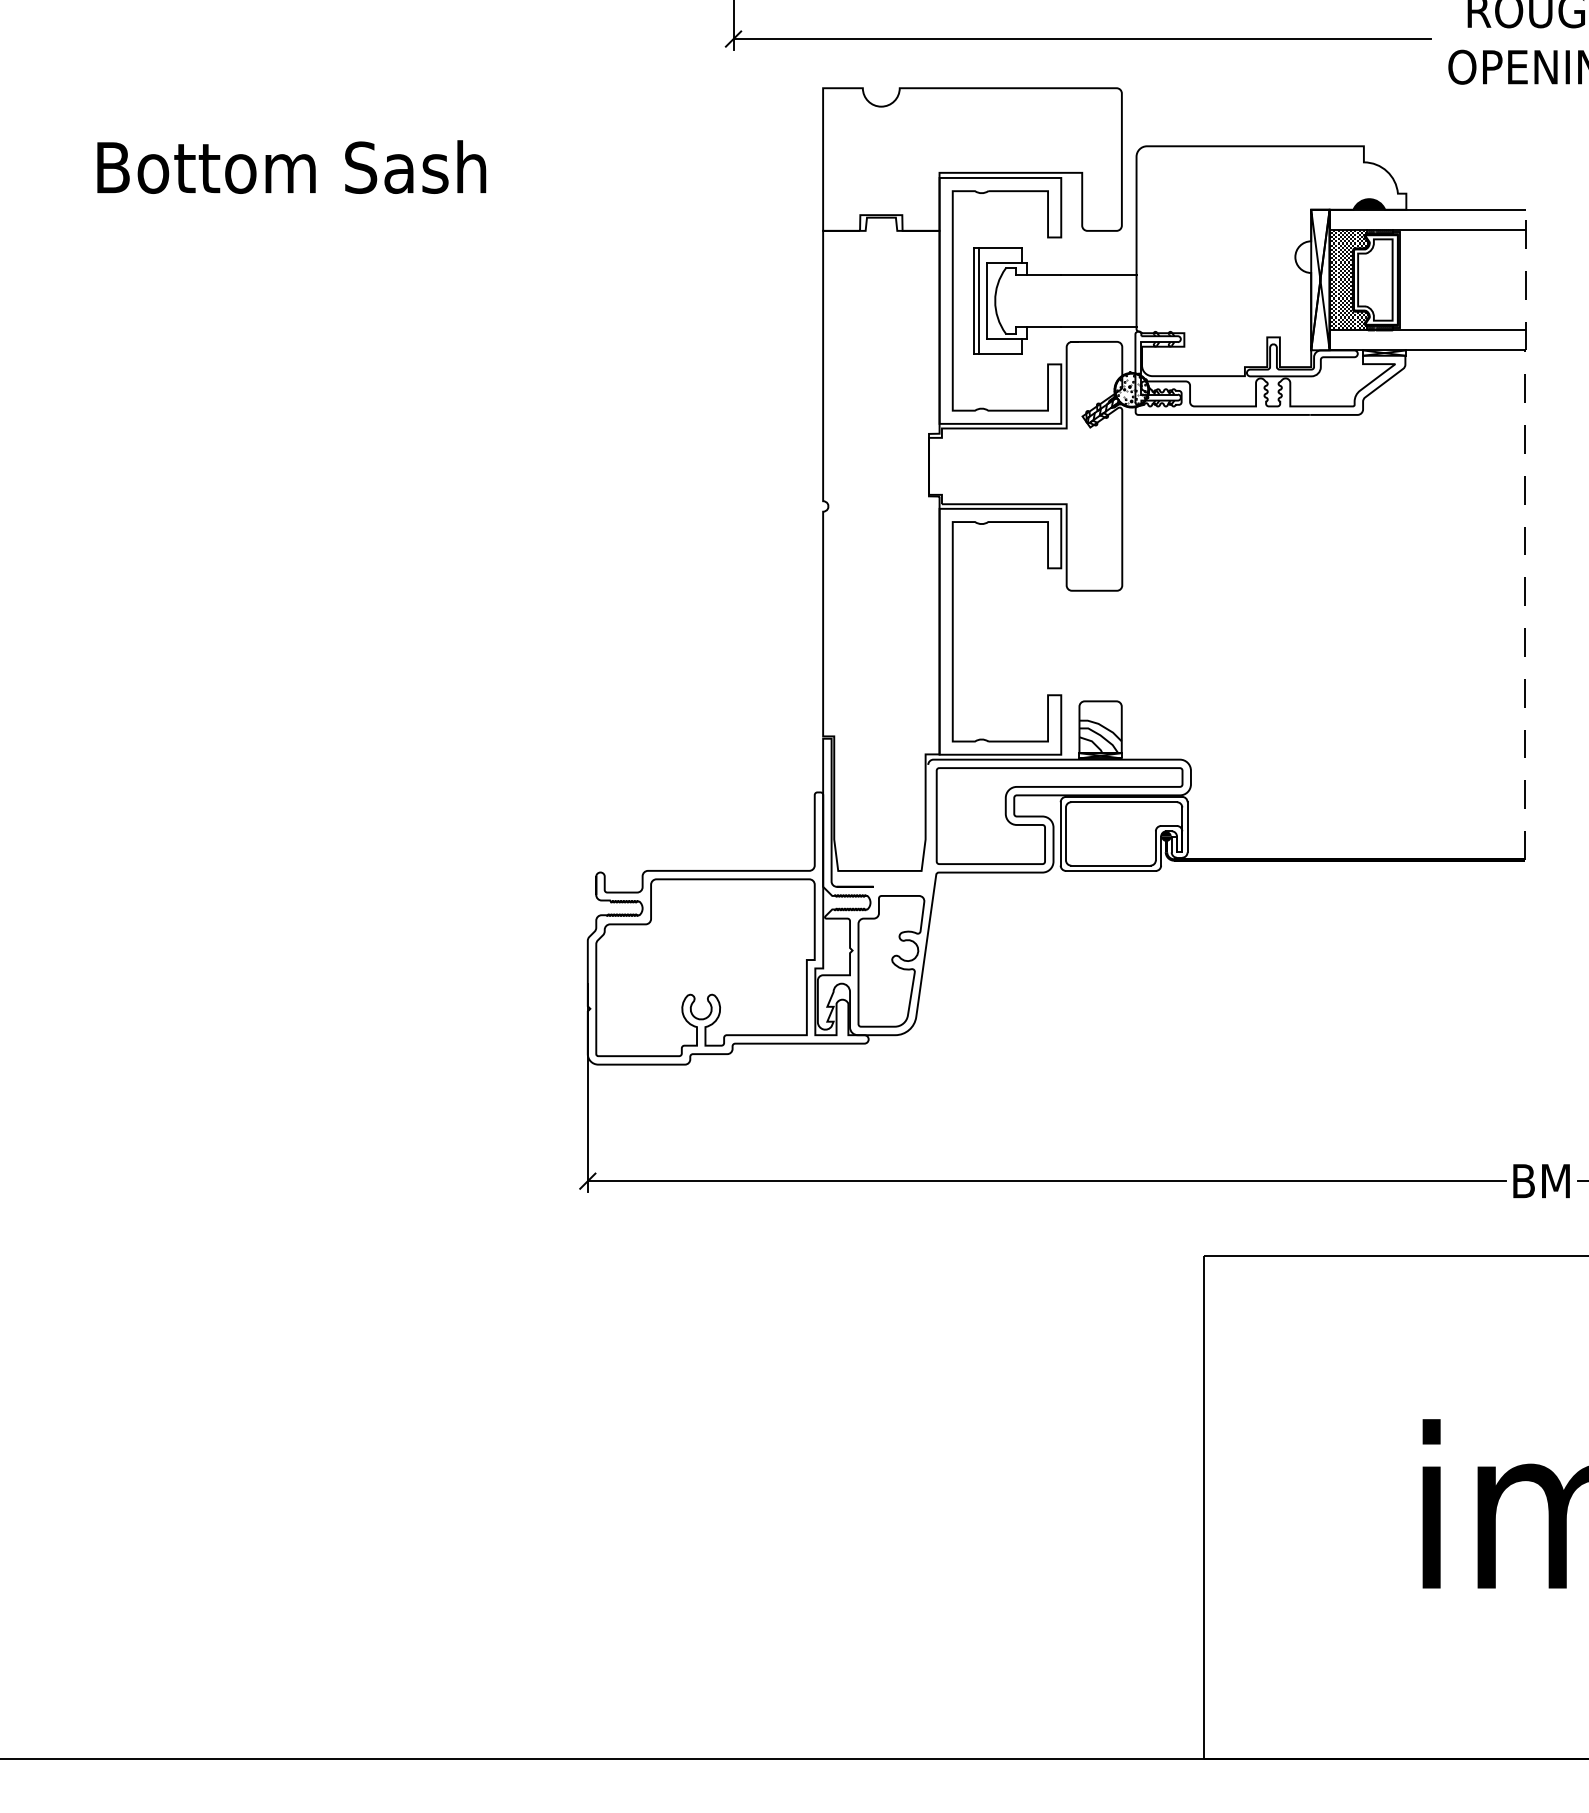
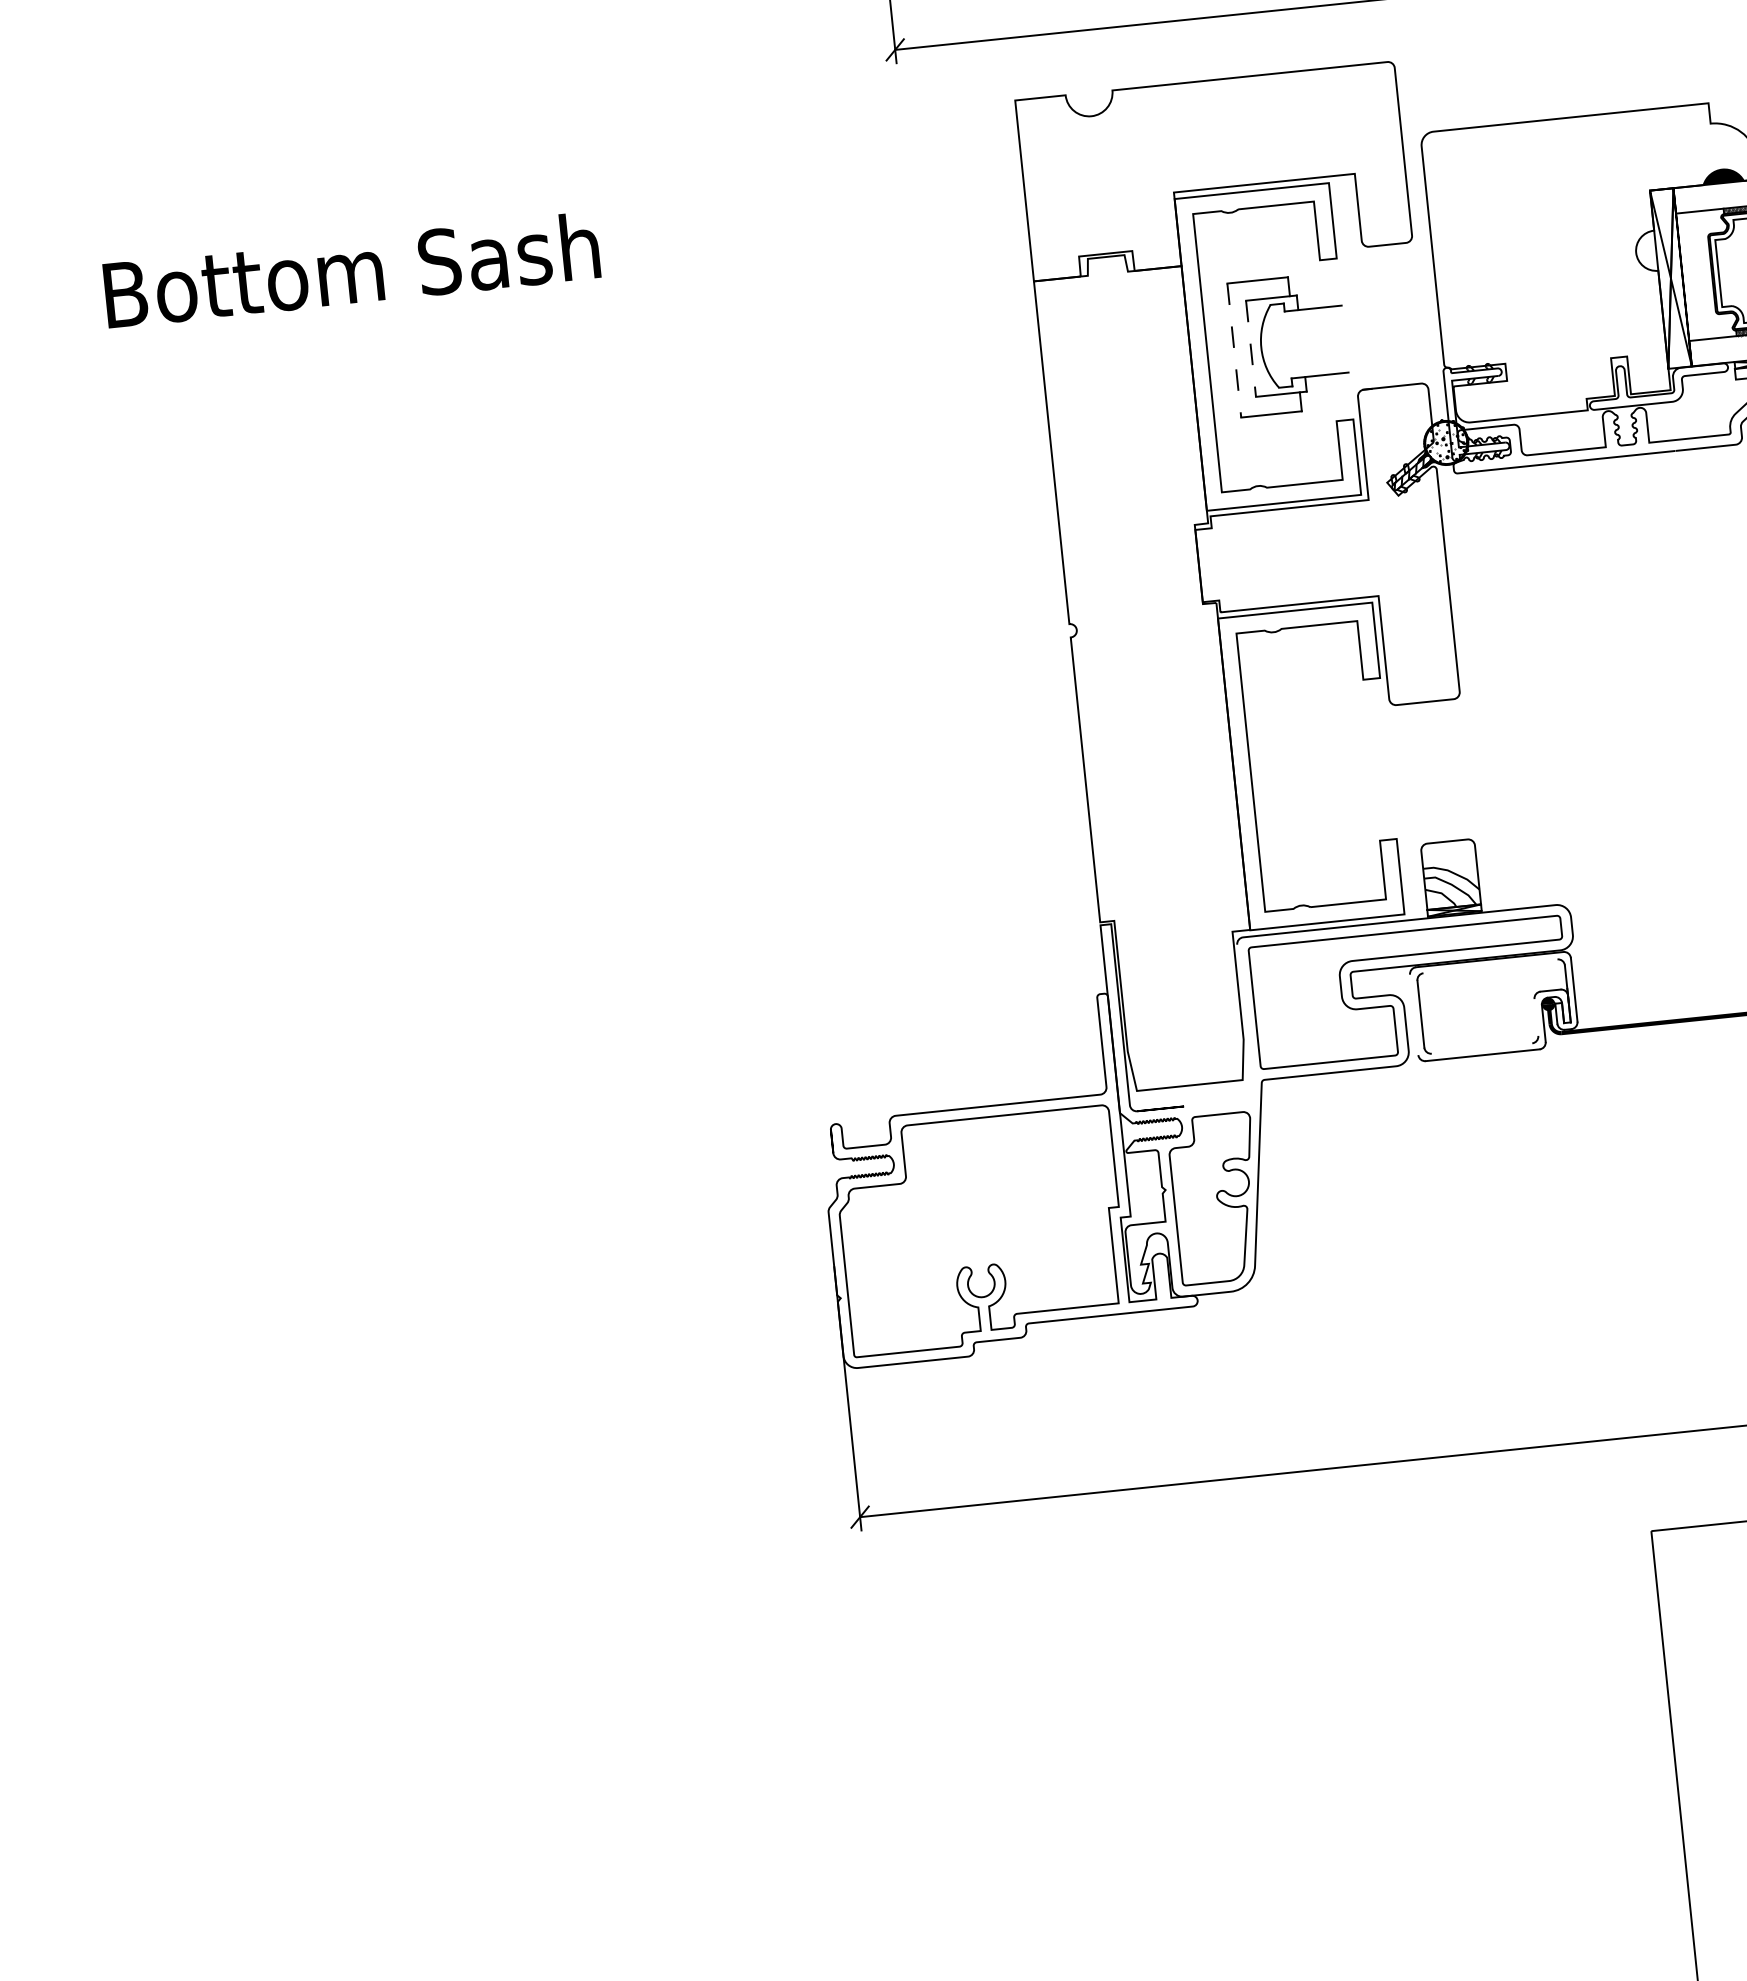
line: (1098, 274) -> (1388, 300), removed
hatch: (1349, 279) -> (1707, 274), removed
line: (979, 300) -> (1241, 349), removed
line: (973, 301) -> (1233, 351), solid -> dashed
line: (987, 301) -> (1251, 349), solid -> dashed
line: (1098, 327) -> (1395, 367), removed
line: (1123, 802) -> (1489, 966), removed
line: (1060, 833) -> (1413, 1014), removed
line: (1155, 845) -> (1535, 1017), removed
line: (1110, 865) -> (1481, 1048), removed

